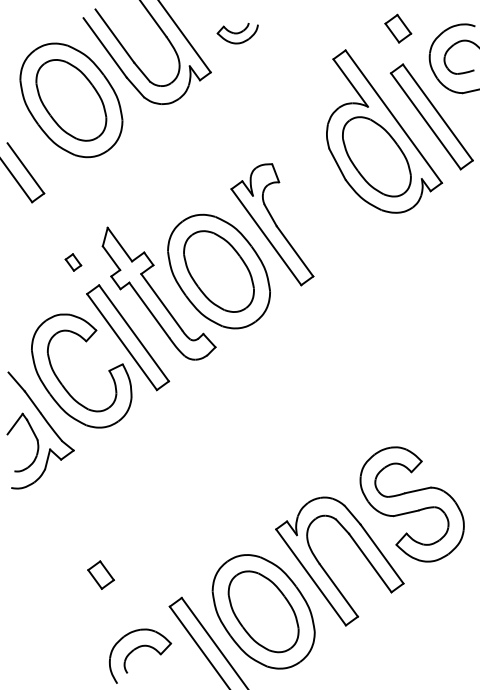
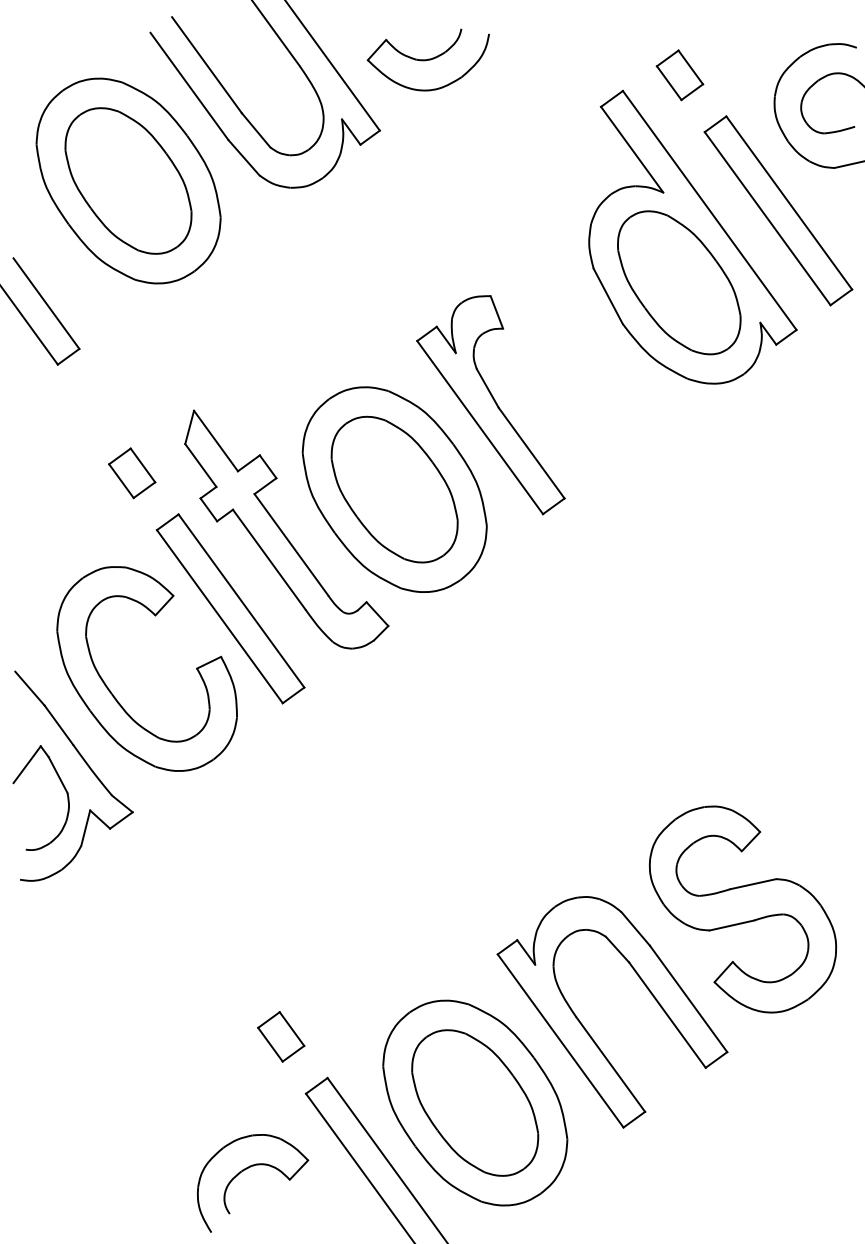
part: (398, 28) -> (680, 74), moved
part: (237, 33) -> (427, 60), size x1.67
part: (73, 262) -> (132, 473), size x1.67
part: (100, 574) -> (280, 1035), moved

